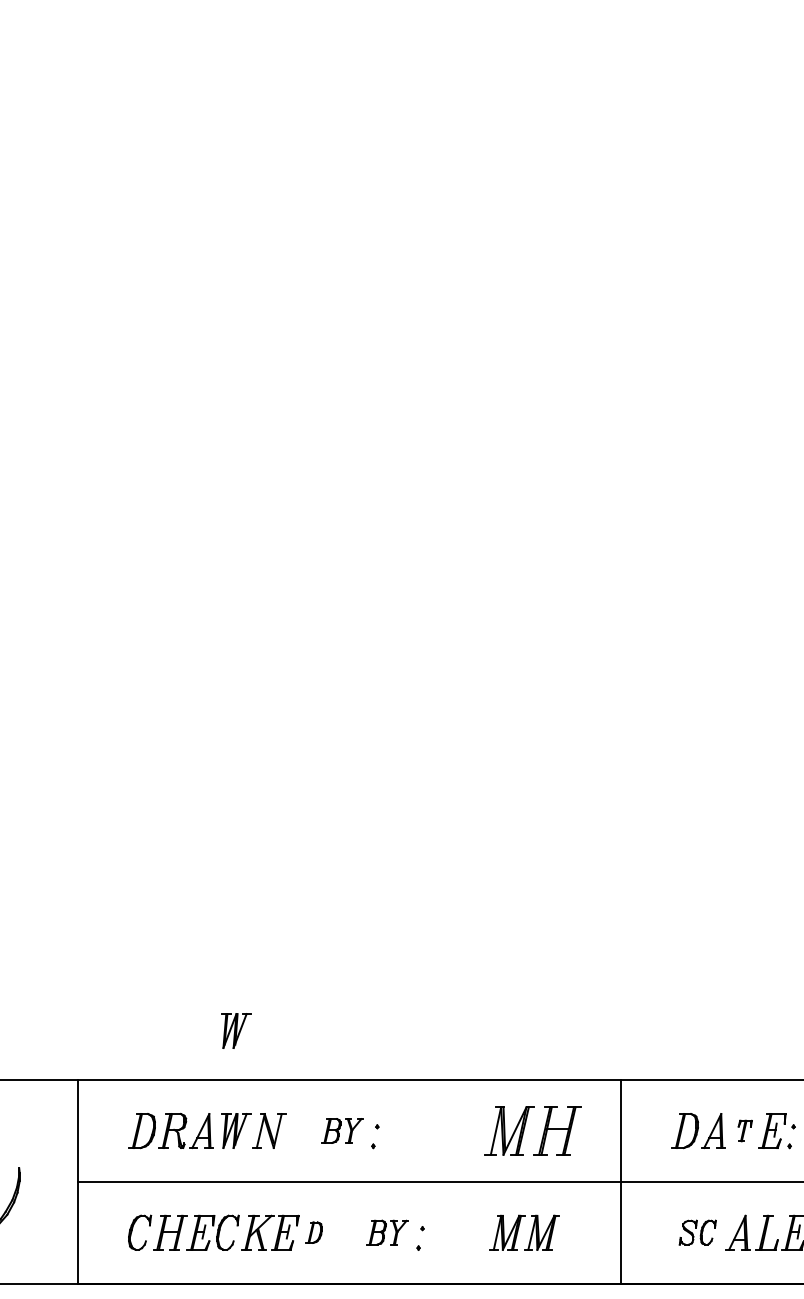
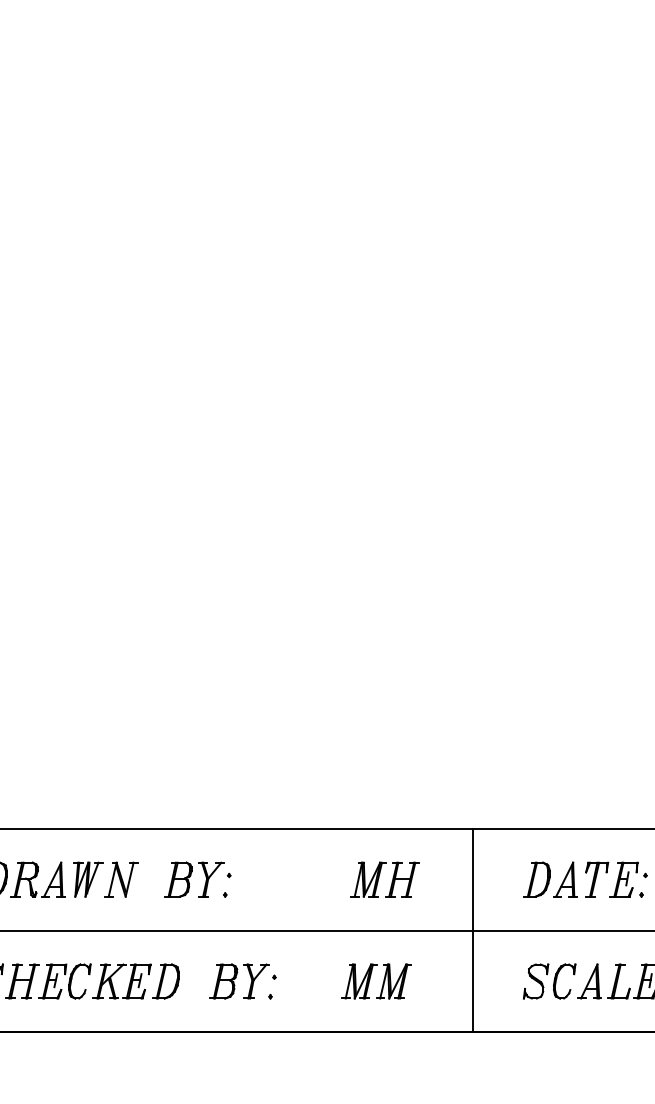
part: (236, 1030) -> (88, 779), removed
part: (342, 1130) -> (194, 879), size x1.43
part: (532, 1130) -> (384, 879), size x0.71
part: (745, 1130) -> (597, 879), size x1.67
part: (313, 1232) -> (165, 981), size x1.67
part: (387, 1232) -> (239, 981), size x1.43
part: (697, 1232) -> (549, 981), size x1.43

